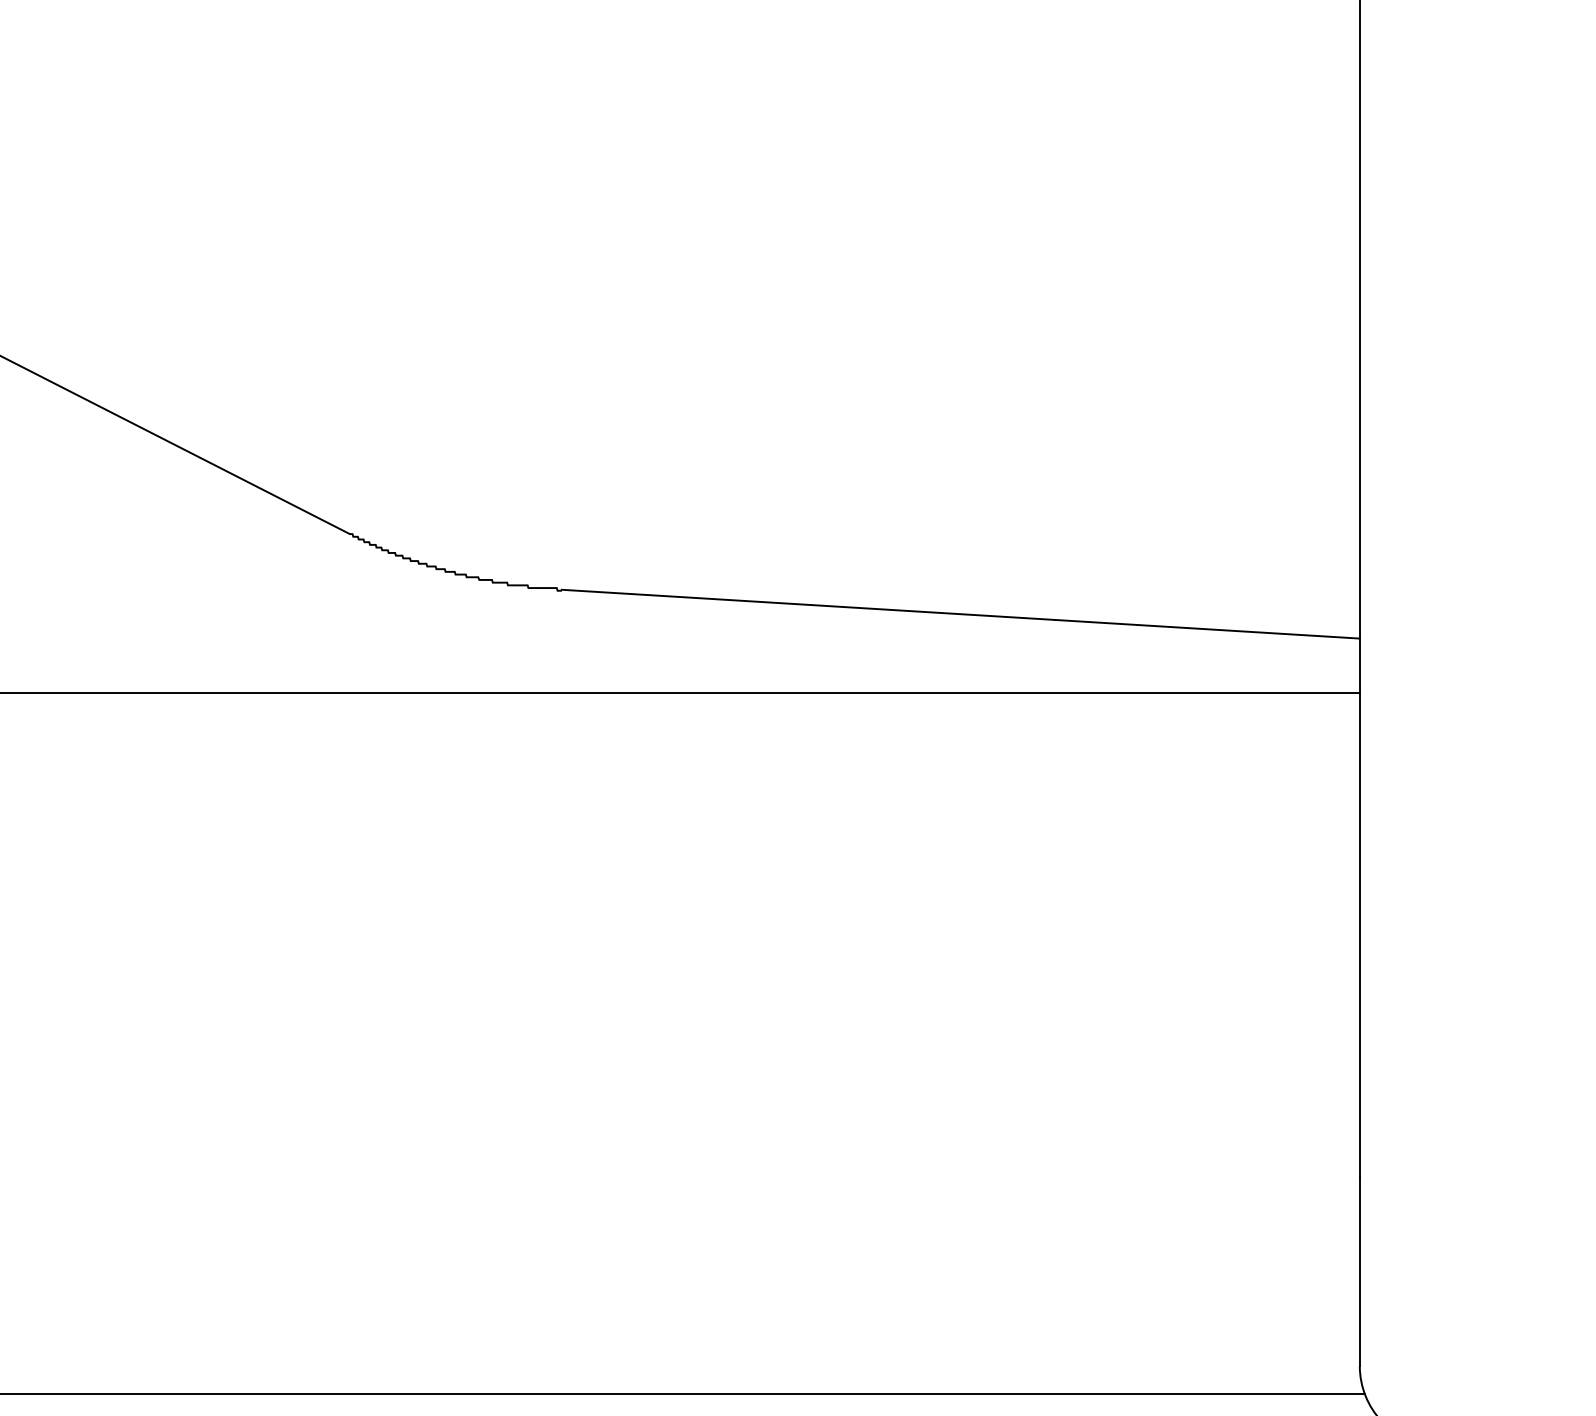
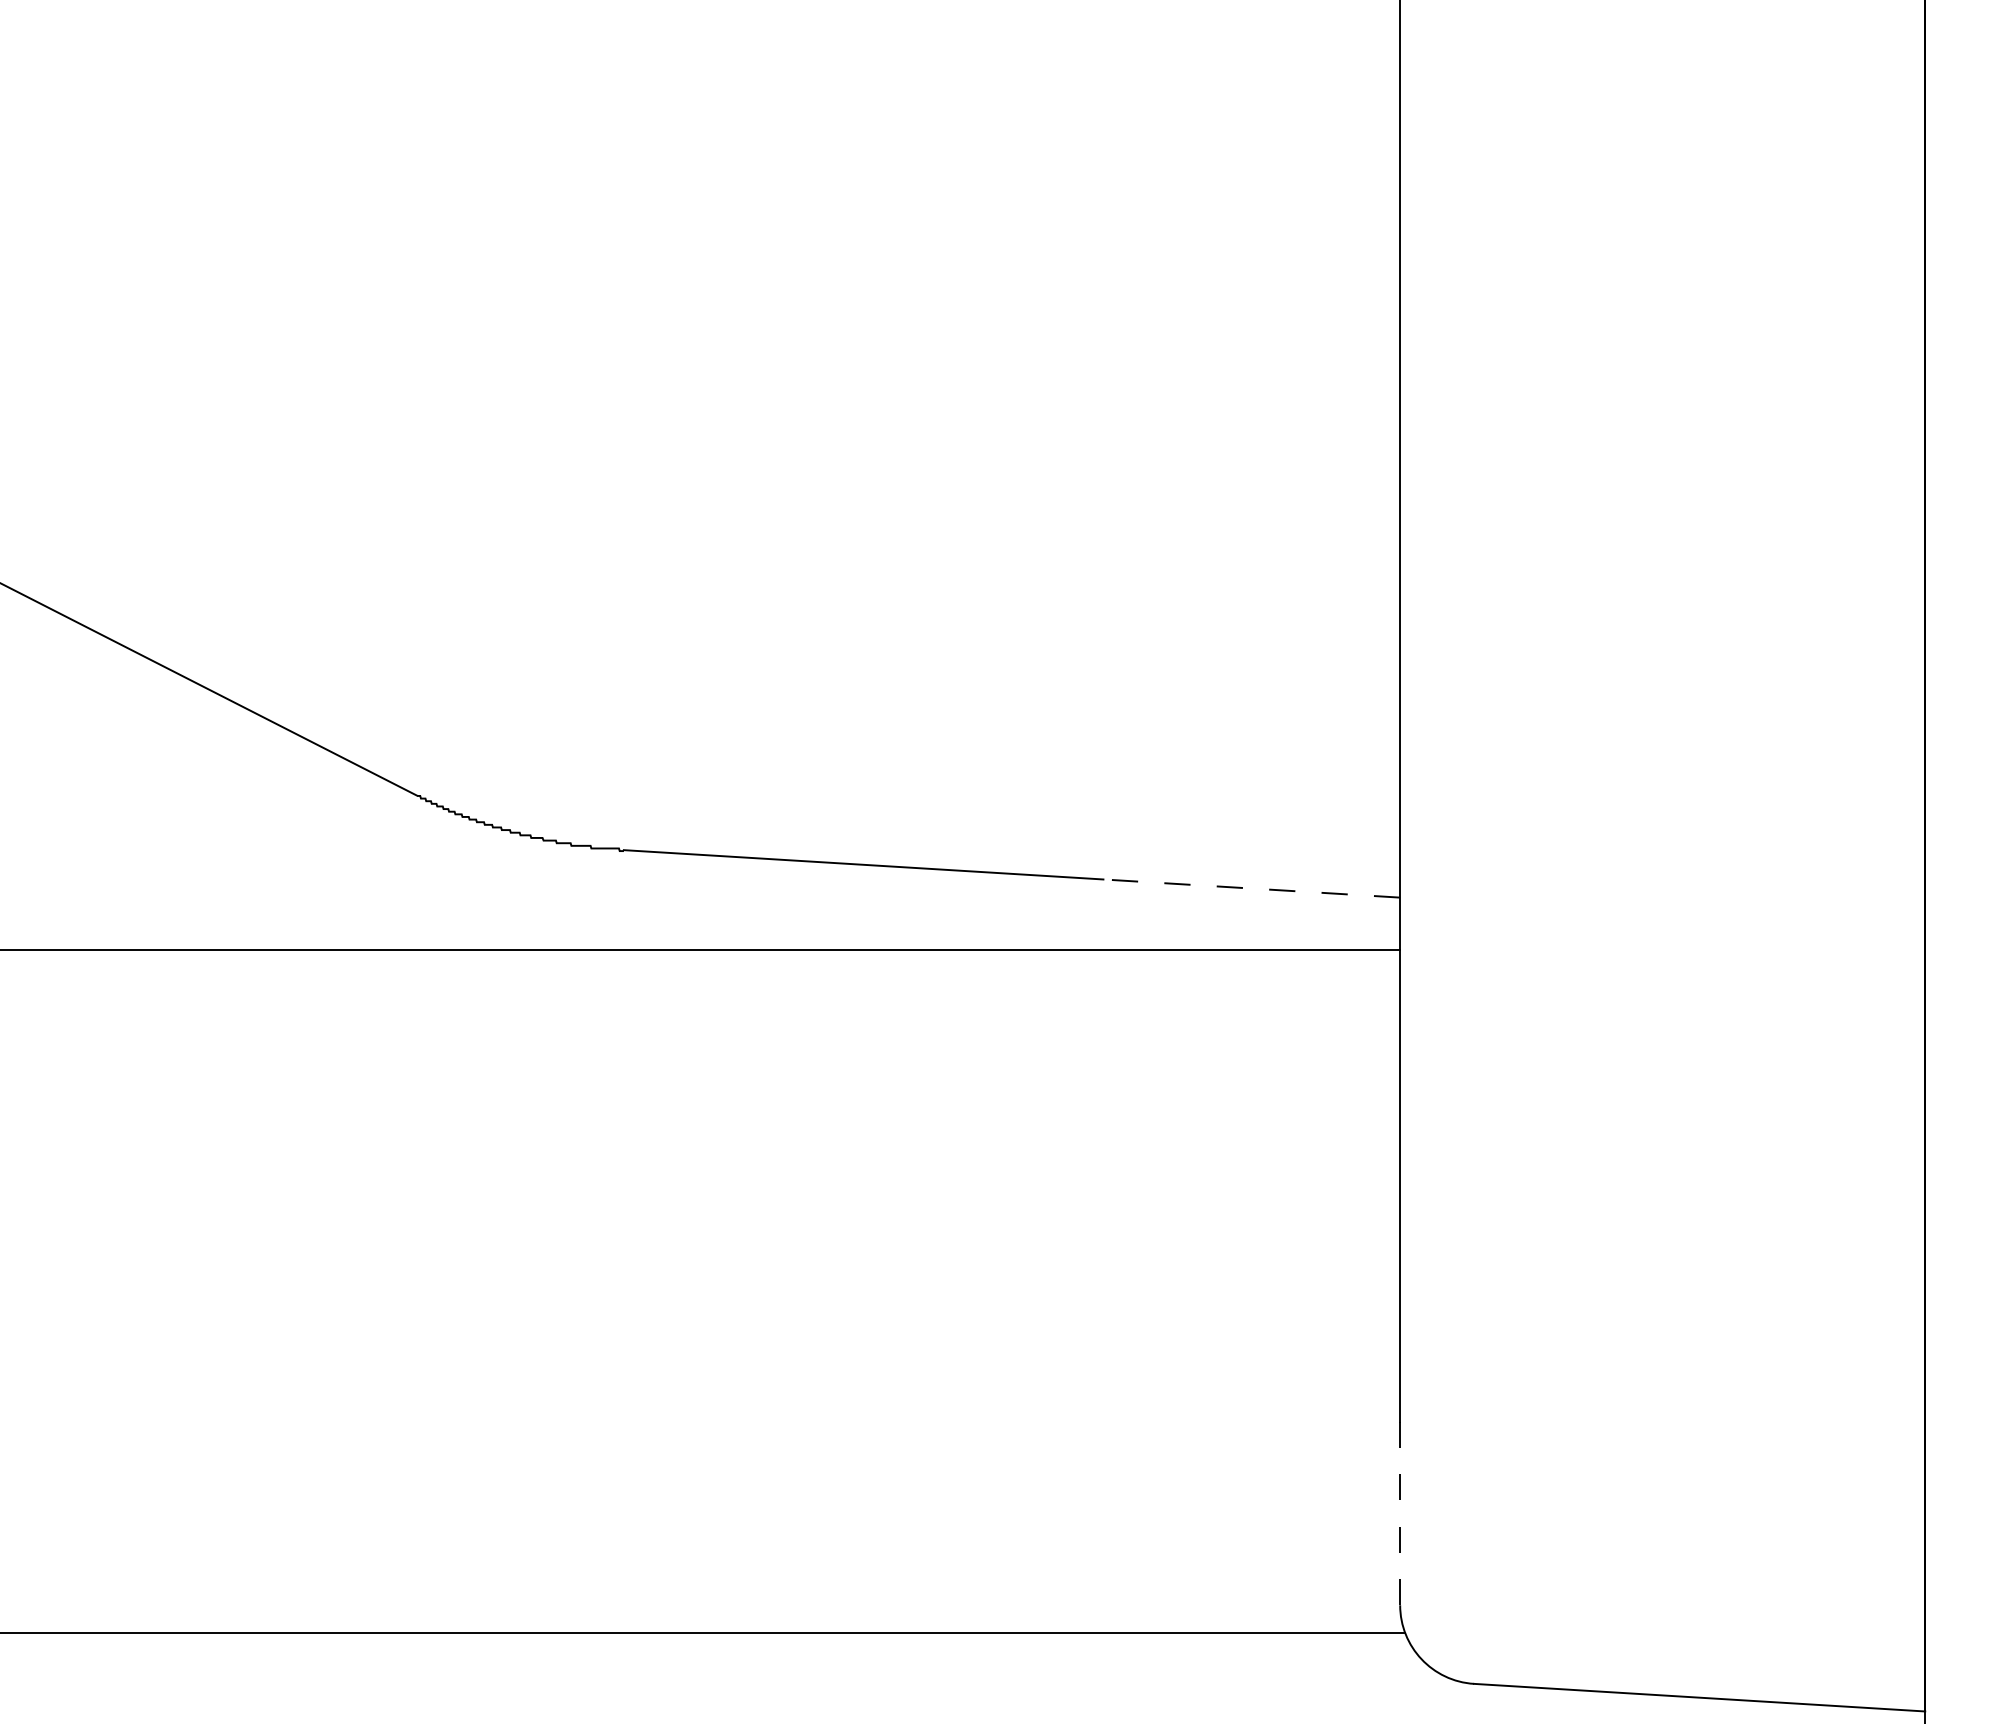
line: (1206, 629) -> (1251, 888), solid -> dashed
line: (1360, 1271) -> (1400, 1513), solid -> dashed

